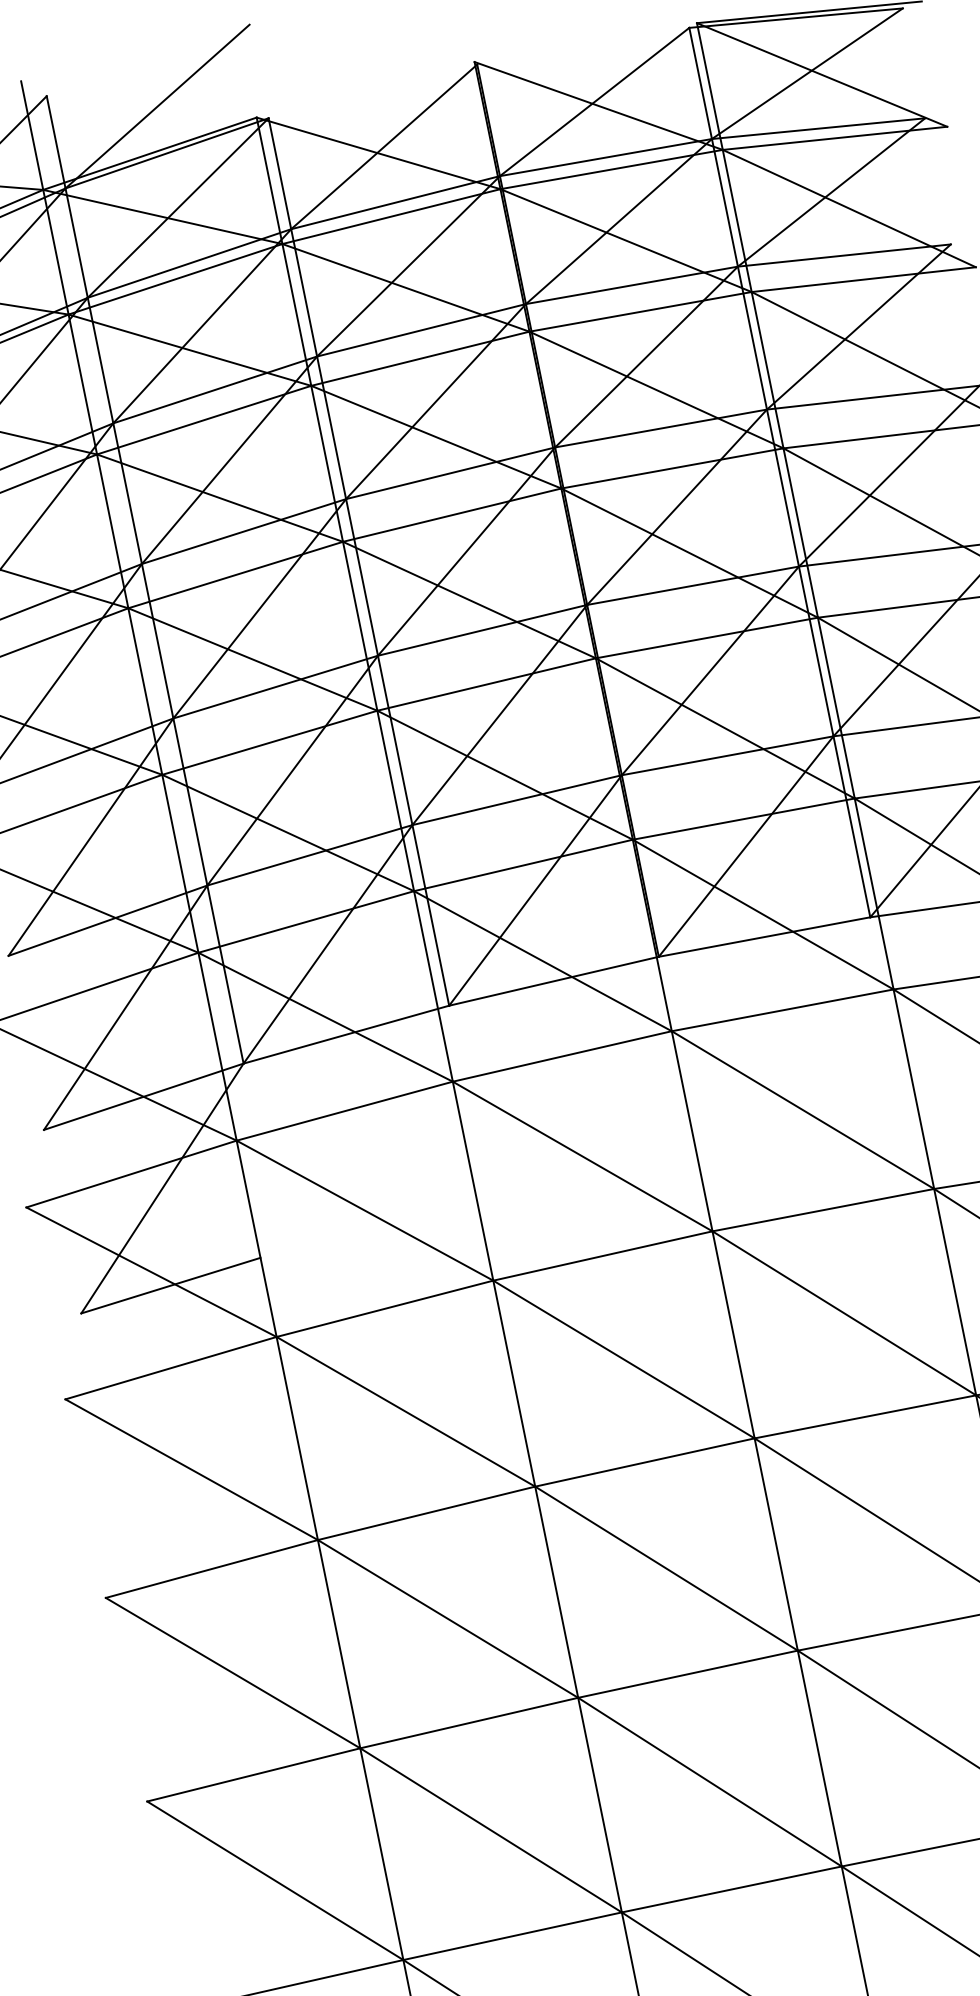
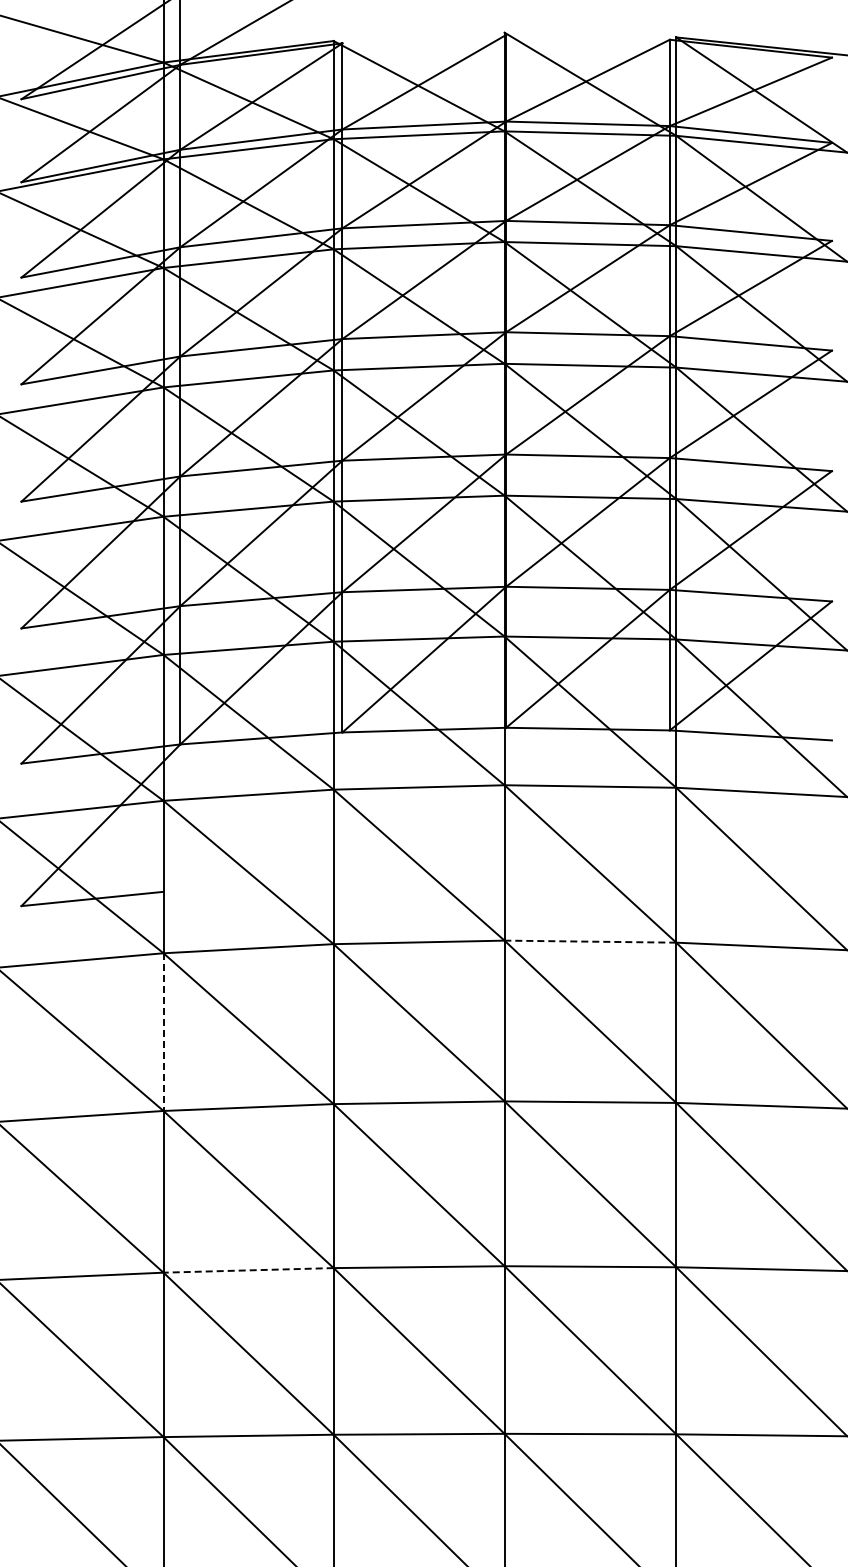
line: (823, 1209) -> (590, 941), solid -> dashed
line: (297, 1439) -> (163, 1032), solid -> dashed
line: (469, 1723) -> (248, 1270), solid -> dashed

